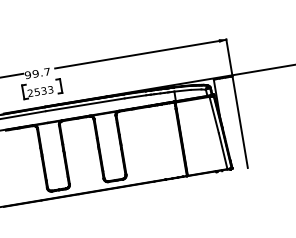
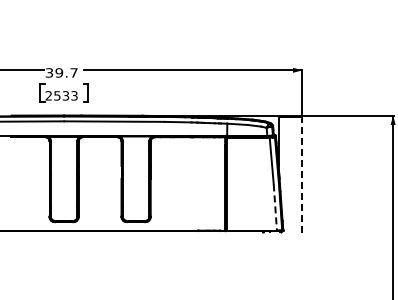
text: (27, 74) -> (49, 72), 99.7 -> 39.7
line: (240, 121) -> (302, 174), solid -> dashed
line: (223, 151) -> (275, 208), solid -> dashed

